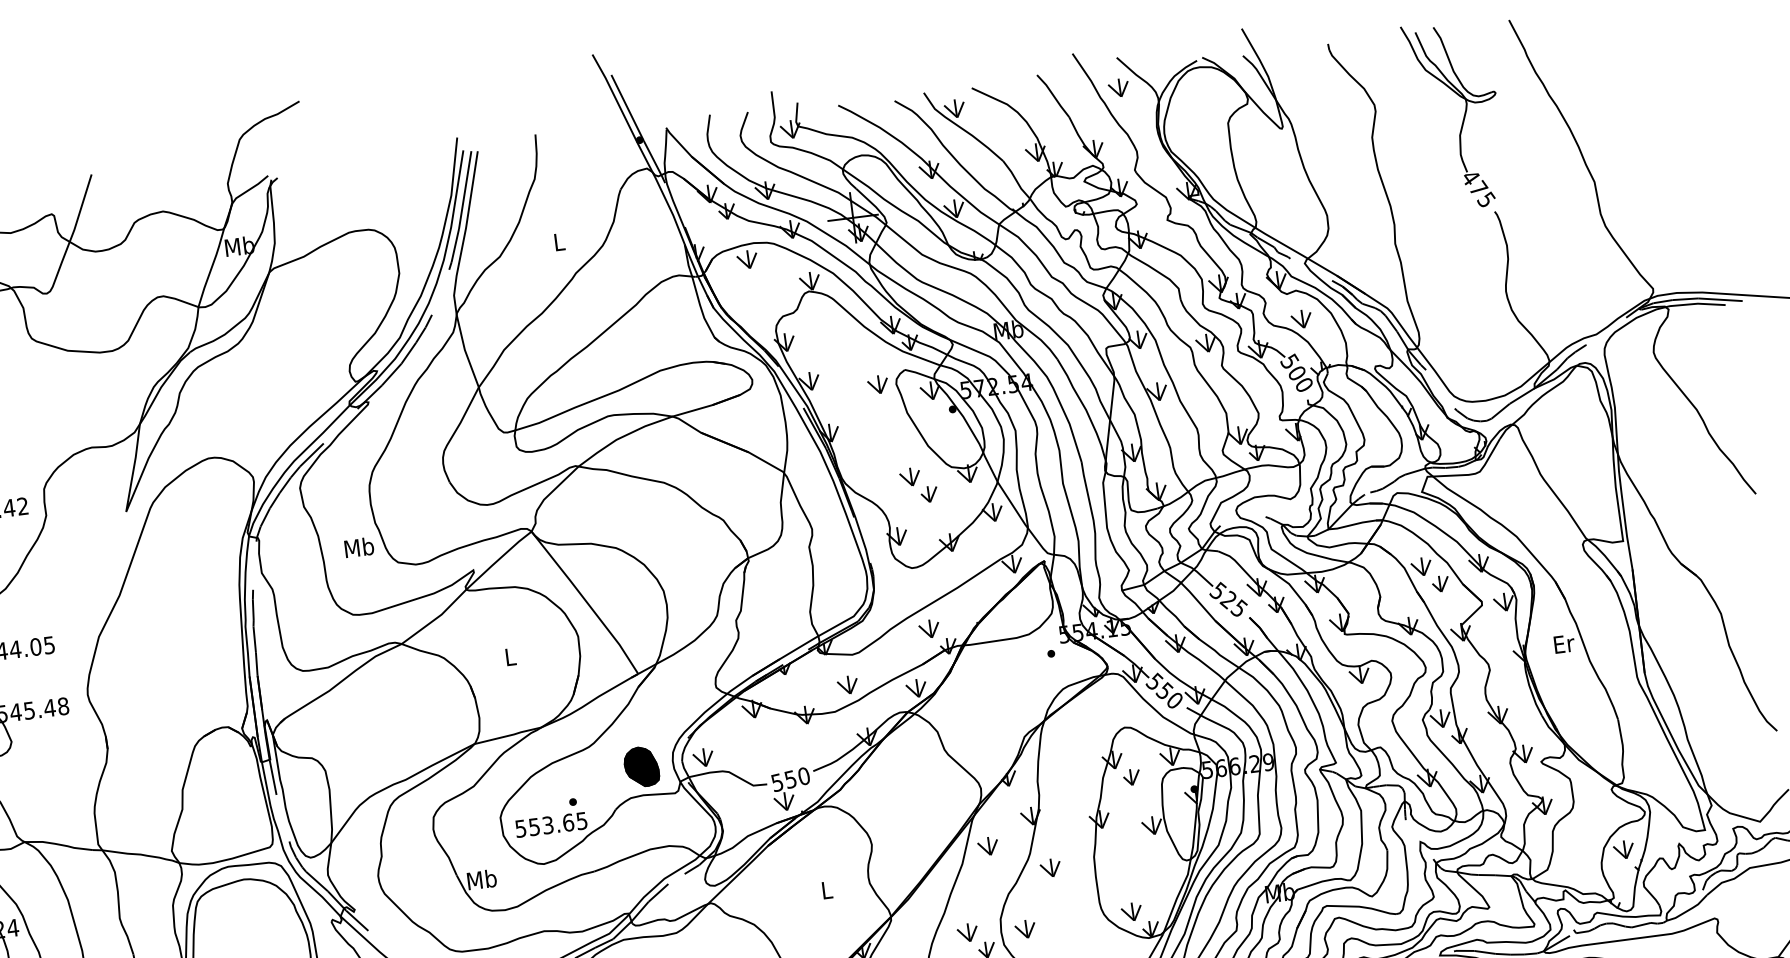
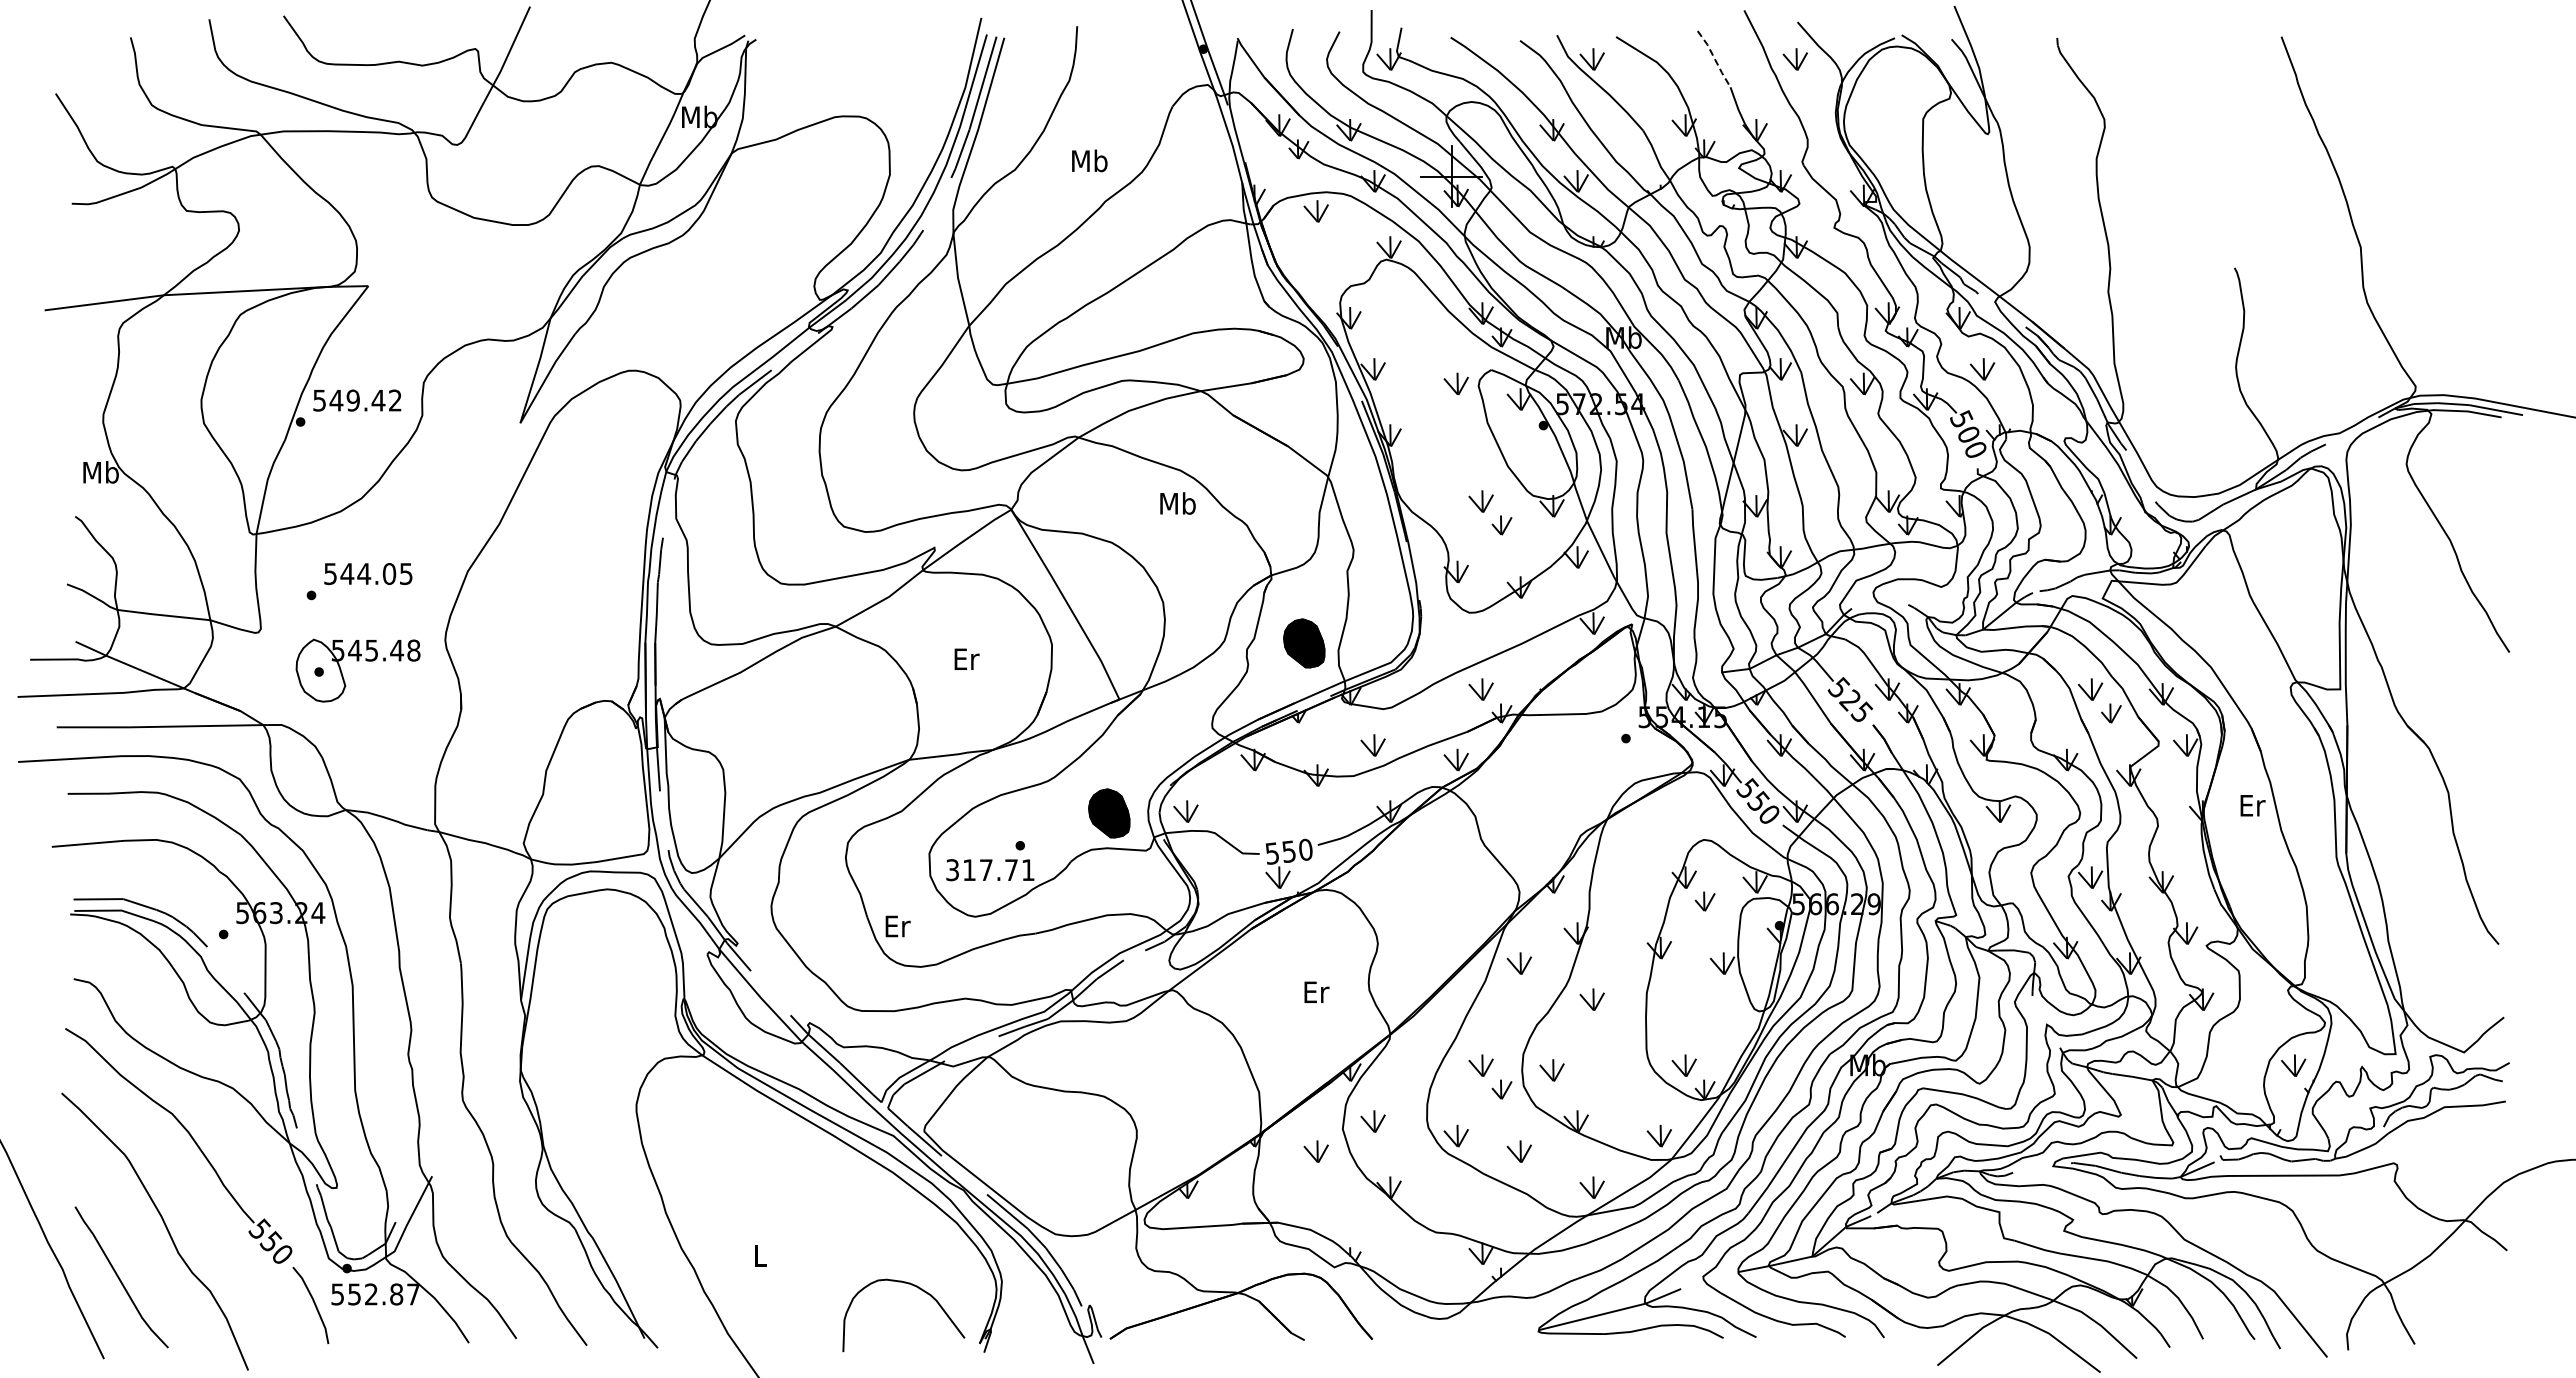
line: (1053, 95) -> (1714, 58), solid -> dashed
part: (1463, 118) -> (2210, 149), removed
text: (559, 241) -> (1089, 160), L -> Mb
text: (358, 547) -> (1177, 503), moved
part: (781, 609) -> (1304, 643), added
text: (510, 656) -> (966, 658), L -> Er
text: (551, 825) -> (990, 870), 553.65 -> 317.71
text: (482, 879) -> (897, 925), Mb -> Er
text: (827, 889) -> (1316, 991), L -> Er

